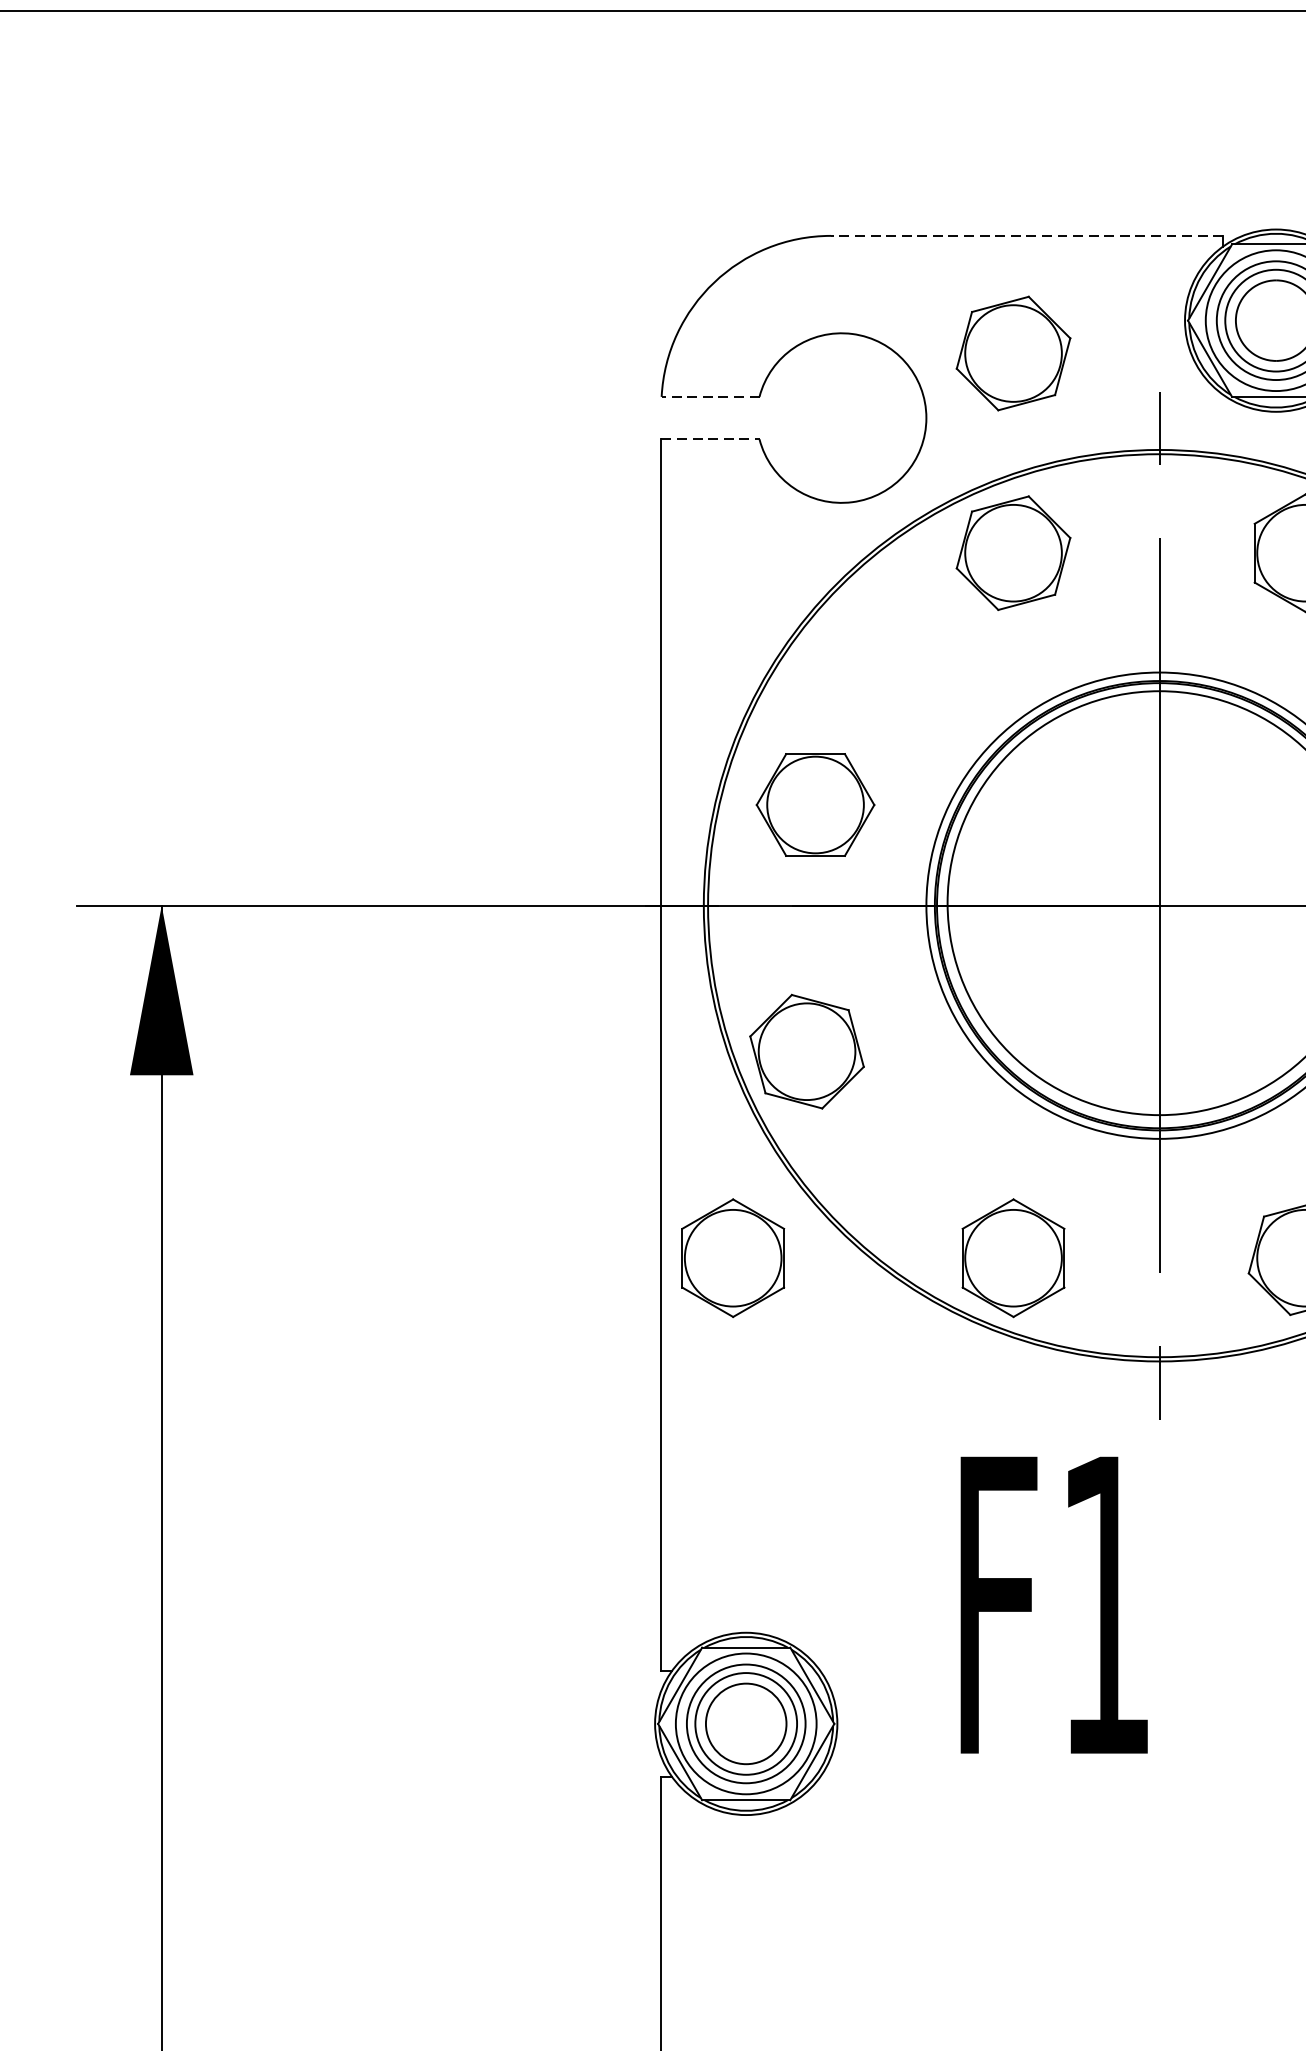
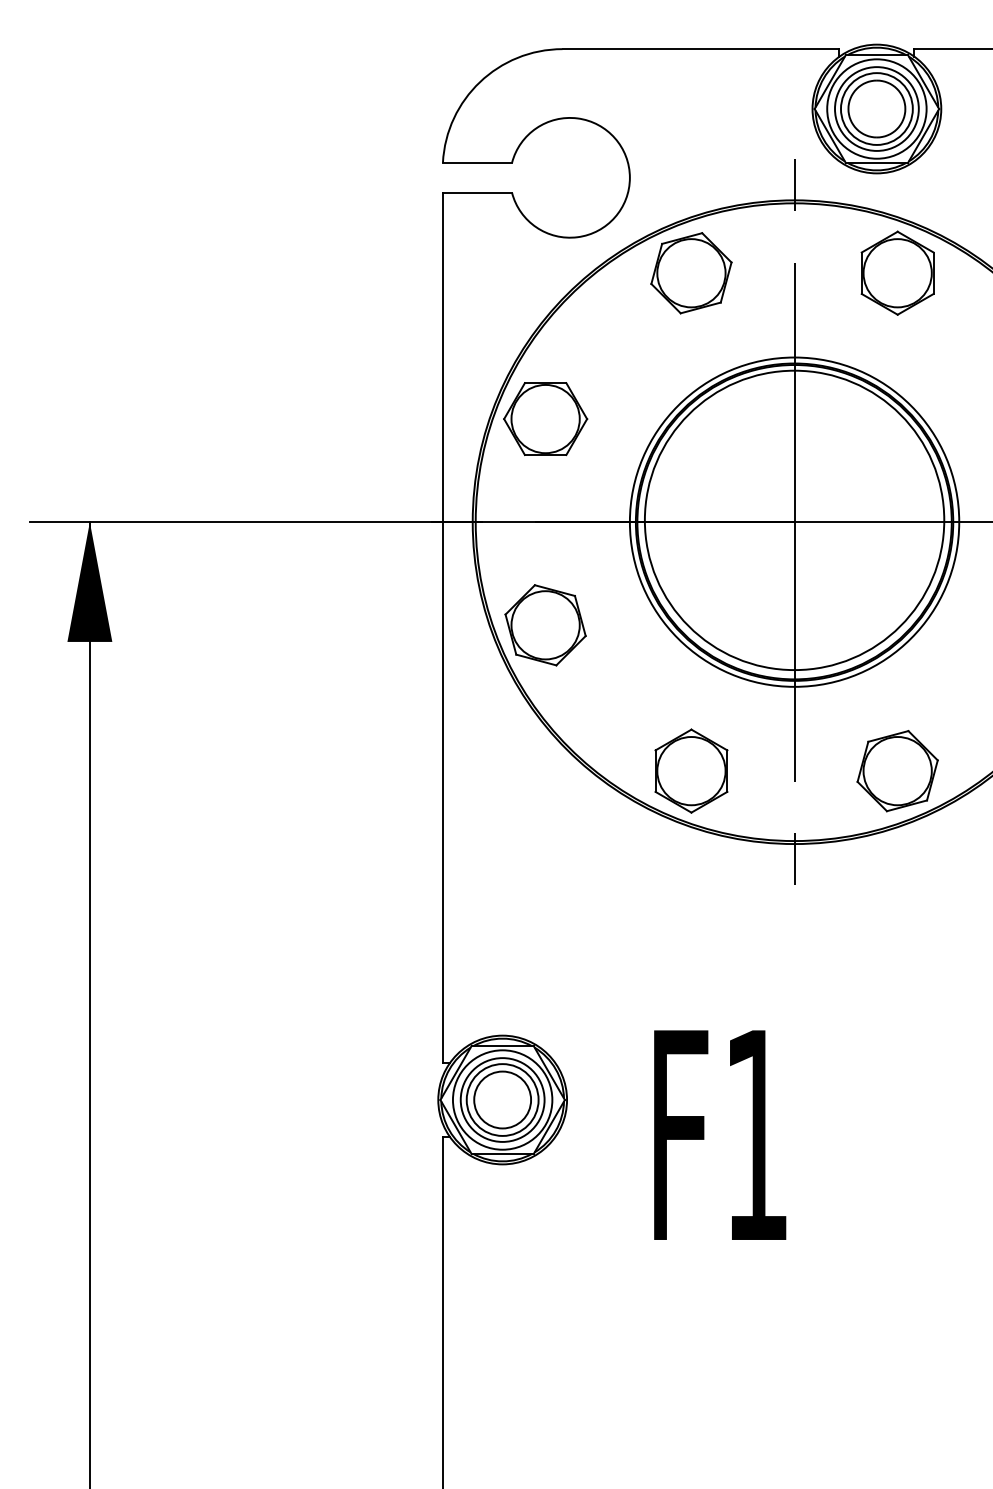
line: (1026, 236) -> (700, 49), dashed -> solid
part: (1013, 353) -> (691, 132), removed
line: (710, 396) -> (477, 162), dashed -> solid
line: (710, 438) -> (477, 192), dashed -> solid
part: (815, 804) -> (545, 418), moved
part: (733, 1257) -> (493, 770), removed
text: (1054, 1604) -> (720, 1134), moved

